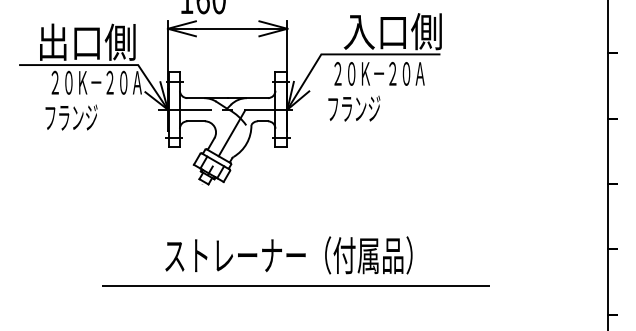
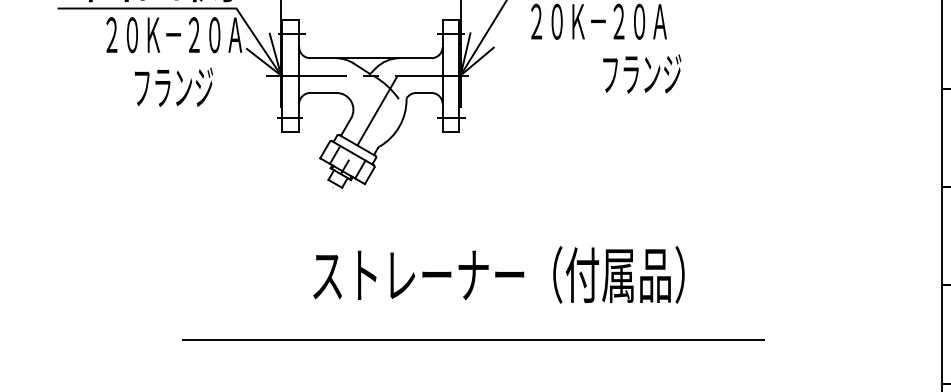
text: (354, 108) -> (642, 73), moved
text: (71, 117) -> (173, 87), moved
text: (288, 255) -> (498, 275), moved

